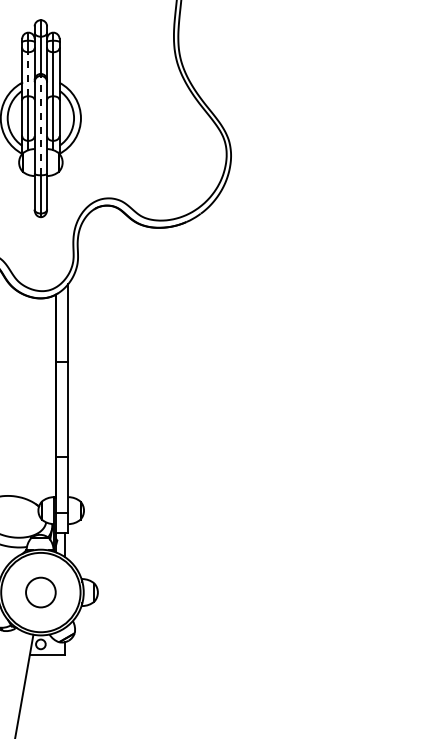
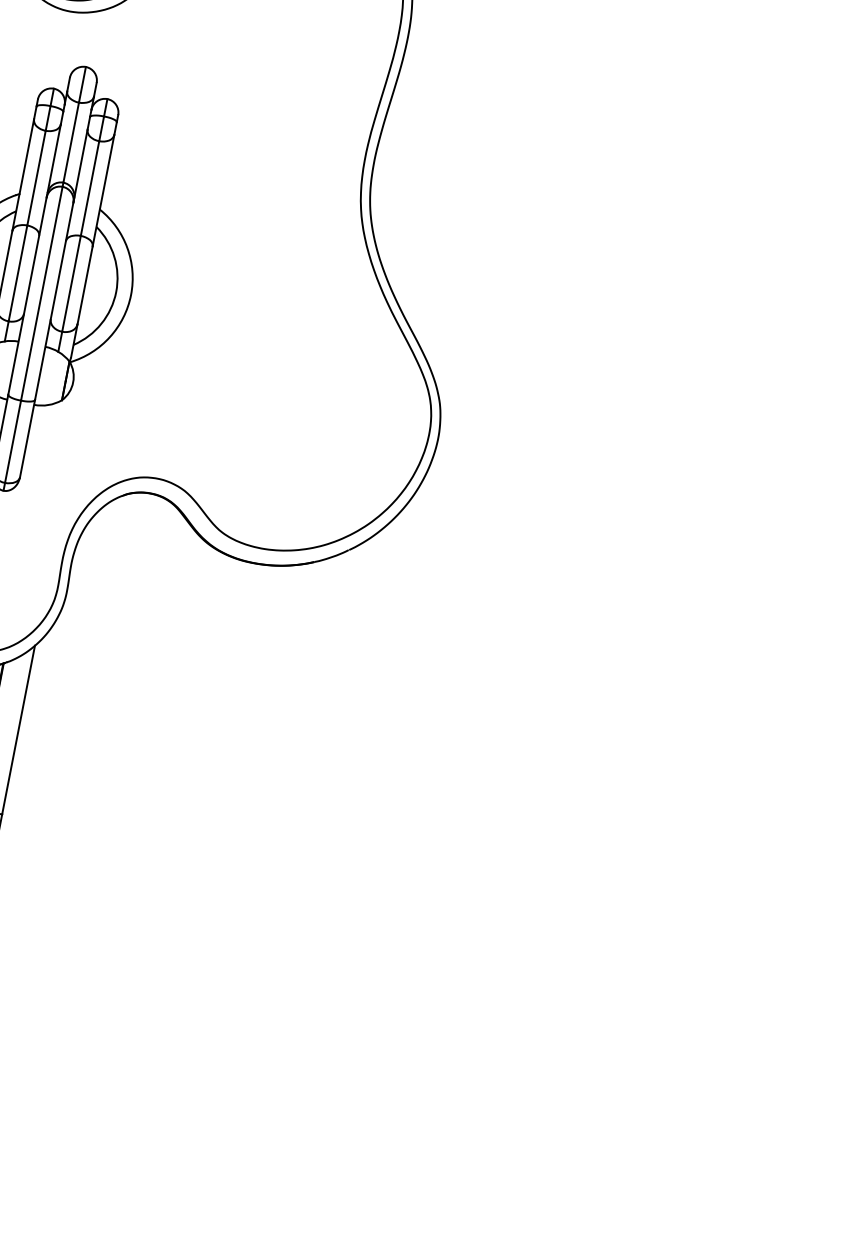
line: (28, 74) -> (36, 178), dashed -> solid
line: (40, 125) -> (41, 293), dashed -> solid

